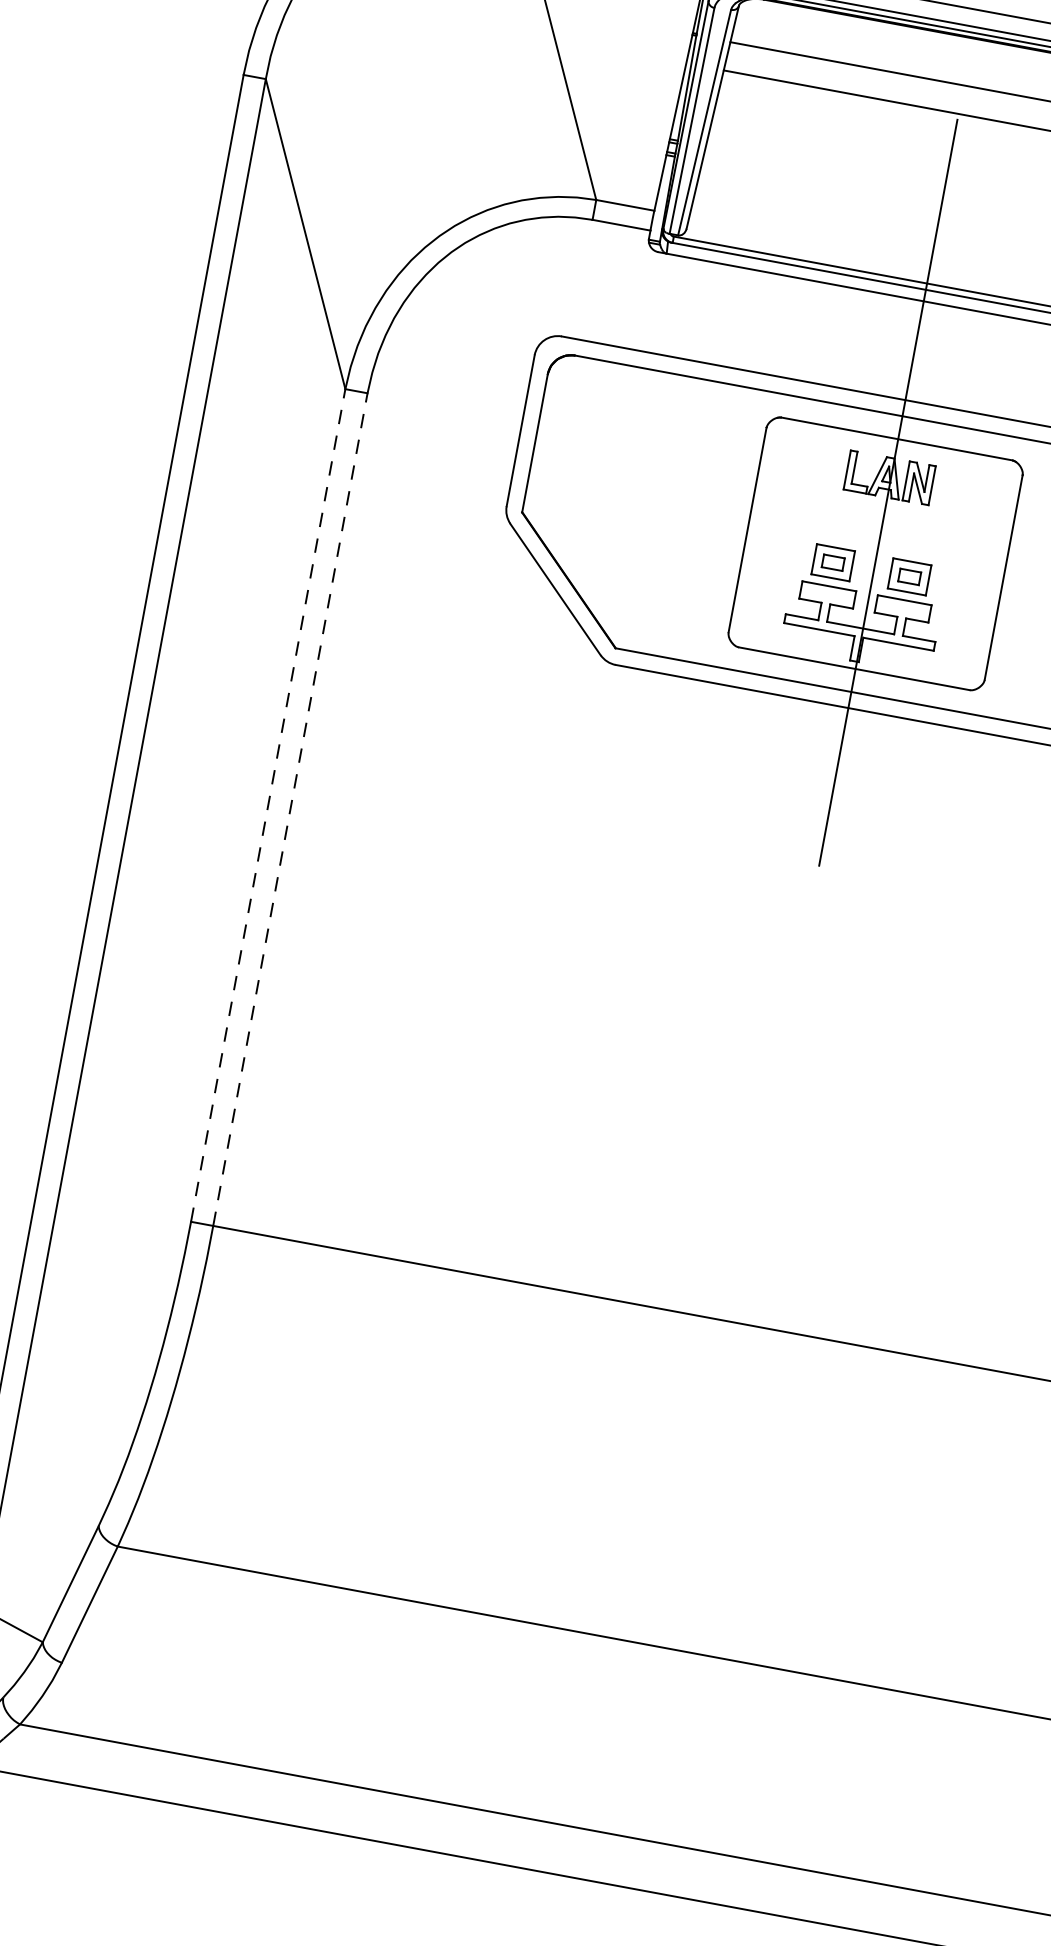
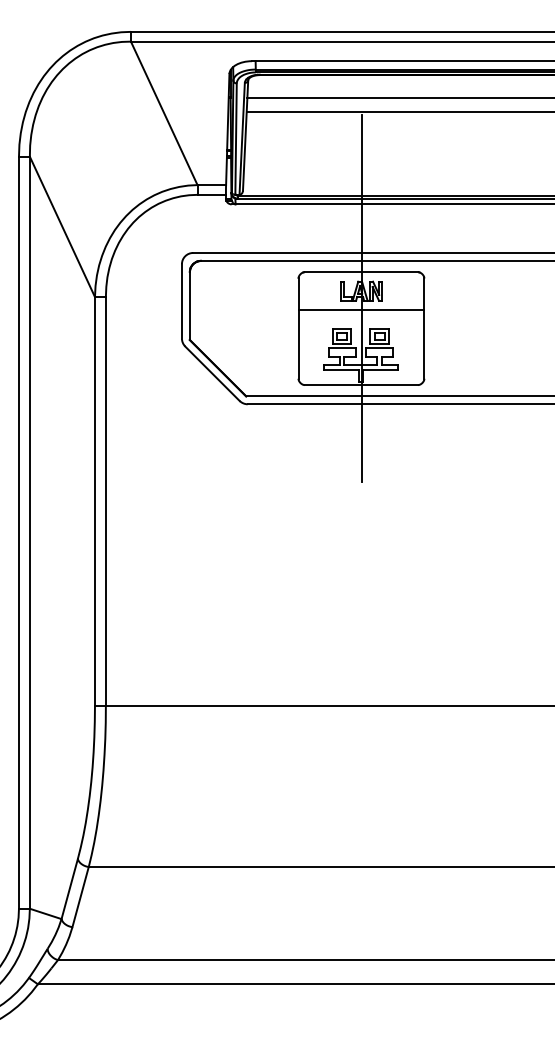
line: (882, 514) -> (361, 309), added
line: (267, 804) -> (94, 501), dashed -> solid
line: (289, 809) -> (105, 501), dashed -> solid

